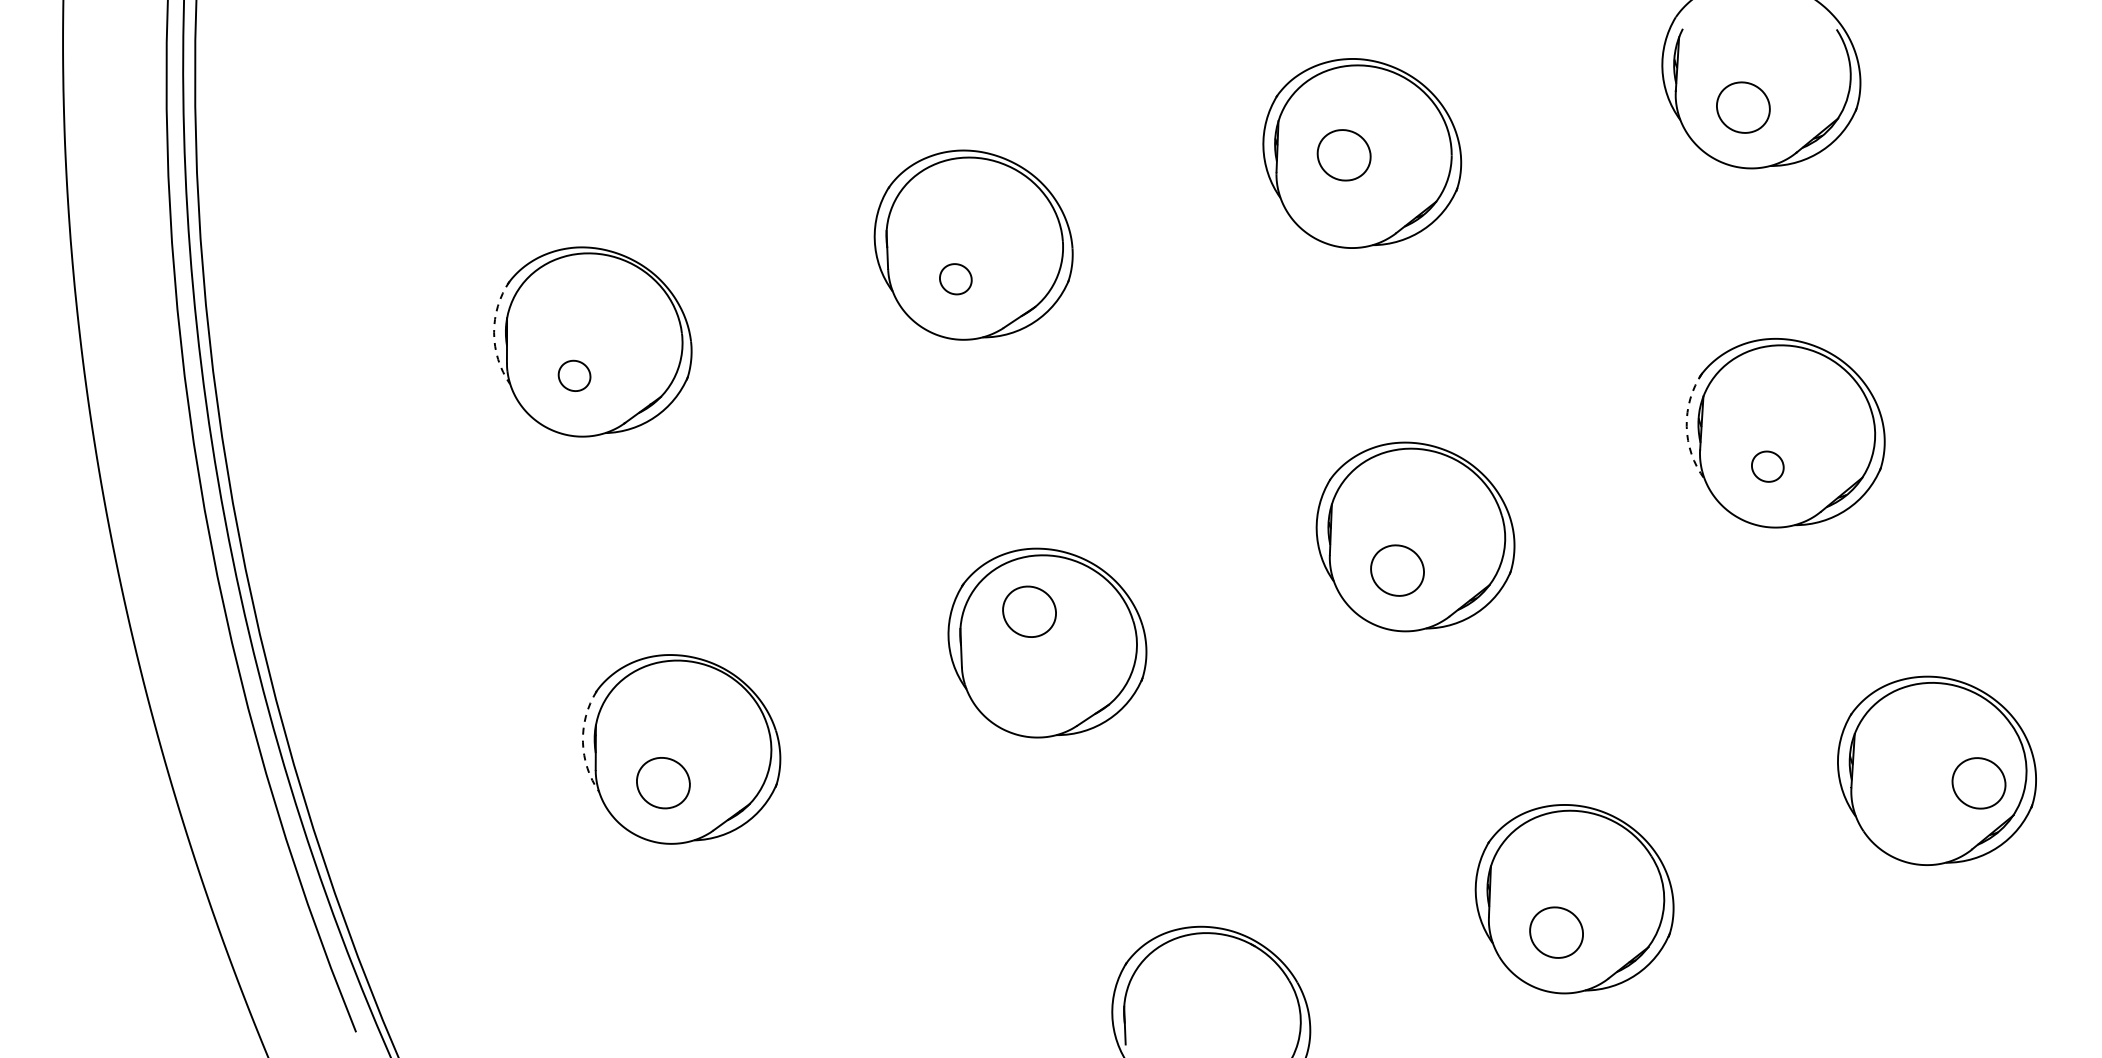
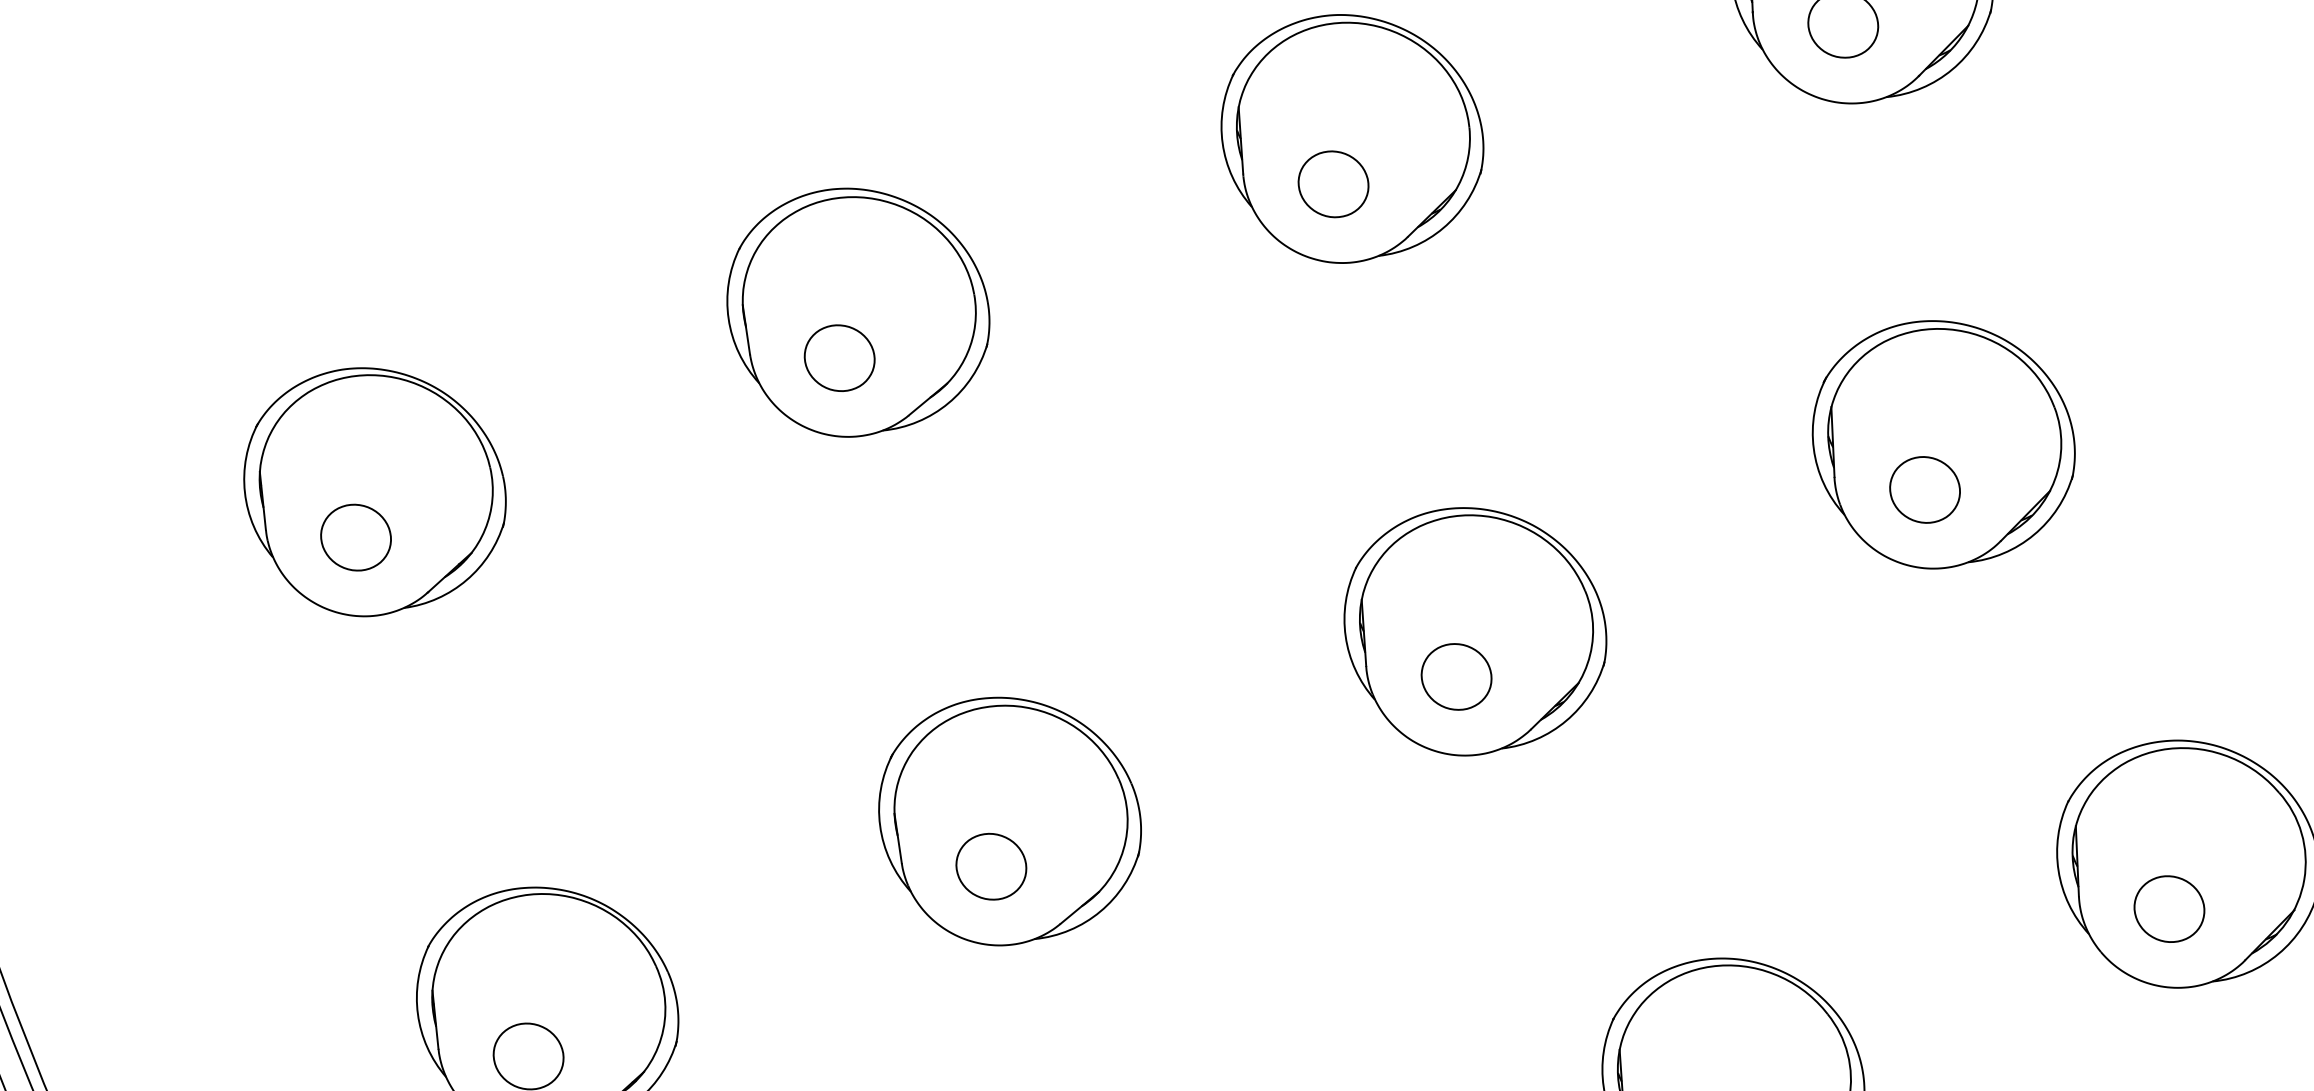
part: (1343, 155) -> (1332, 184), moved
part: (955, 279) -> (839, 358), size x1.67
arc: (494, 332) -> (245, 492), dashed -> solid
part: (574, 375) -> (355, 537), size x1.67
arc: (1686, 426) -> (1813, 448), dashed -> solid
part: (1767, 466) -> (1924, 489), size x1.67
part: (1029, 611) -> (991, 866), moved
arc: (582, 742) -> (417, 1014), dashed -> solid
part: (1978, 783) -> (2168, 909), moved

